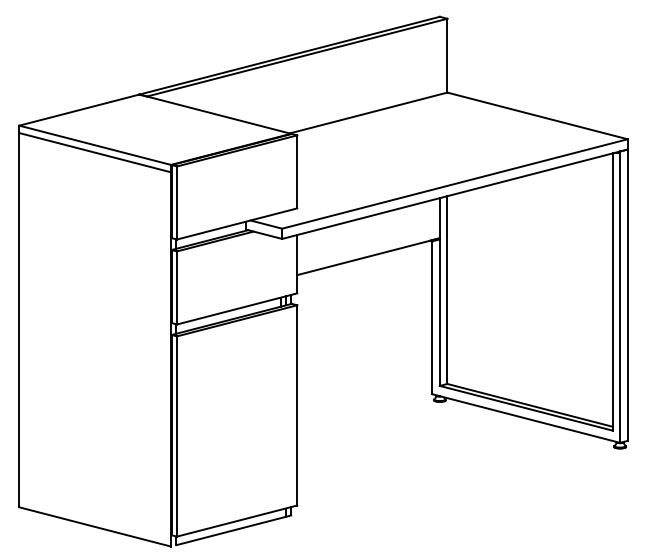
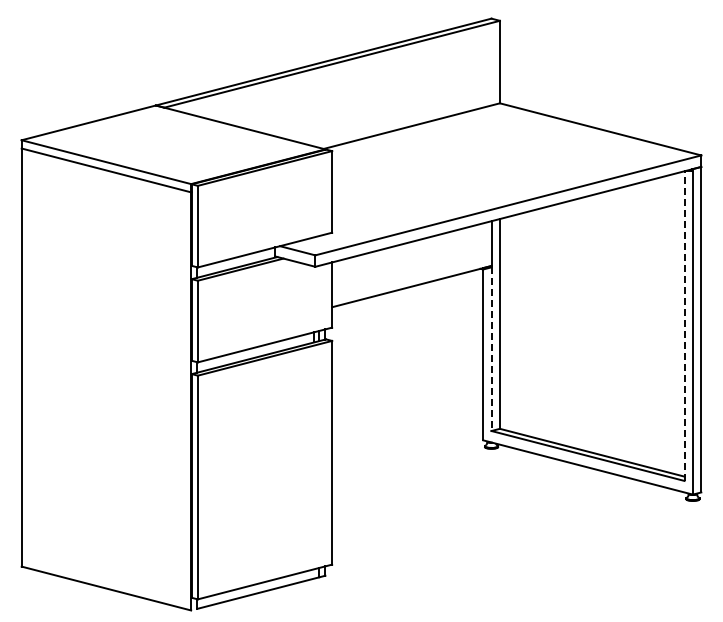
line: (612, 292) -> (684, 326), solid -> dashed
line: (439, 312) -> (491, 349), solid -> dashed

